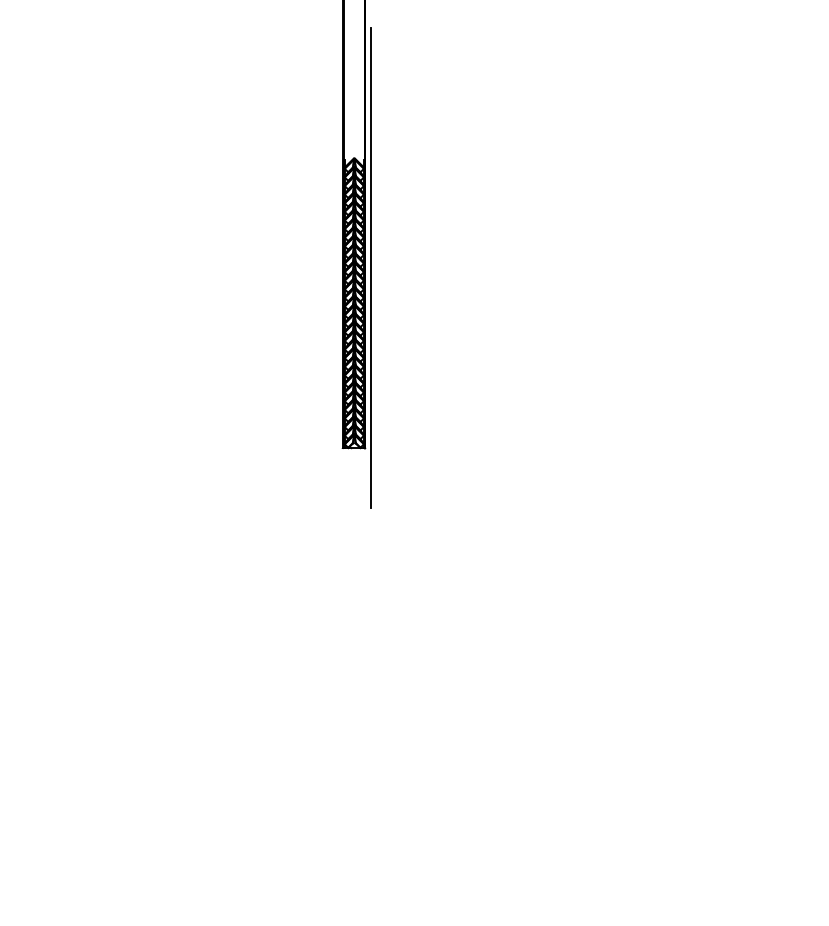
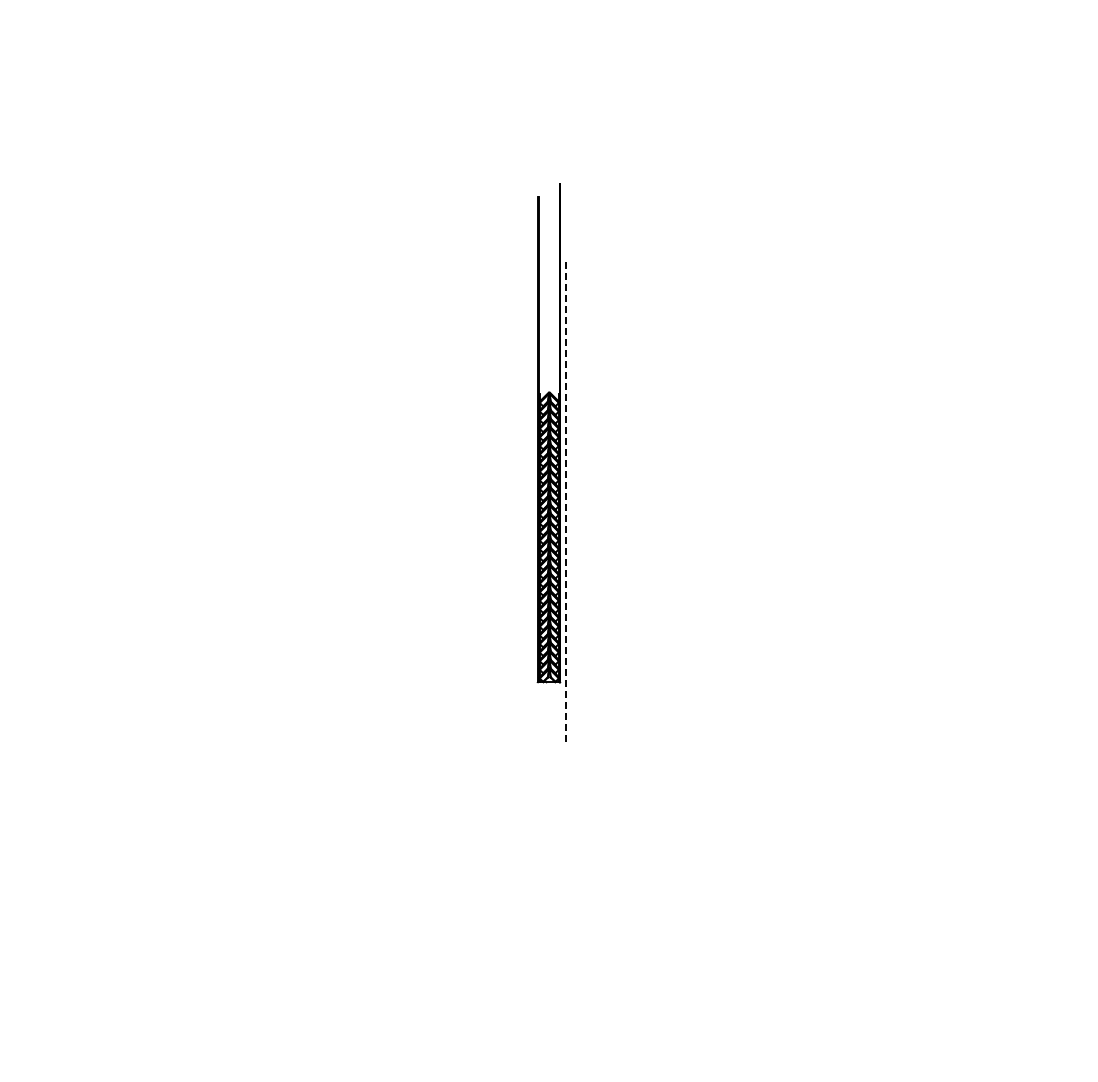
line: (370, 268) -> (565, 502), solid -> dashed

